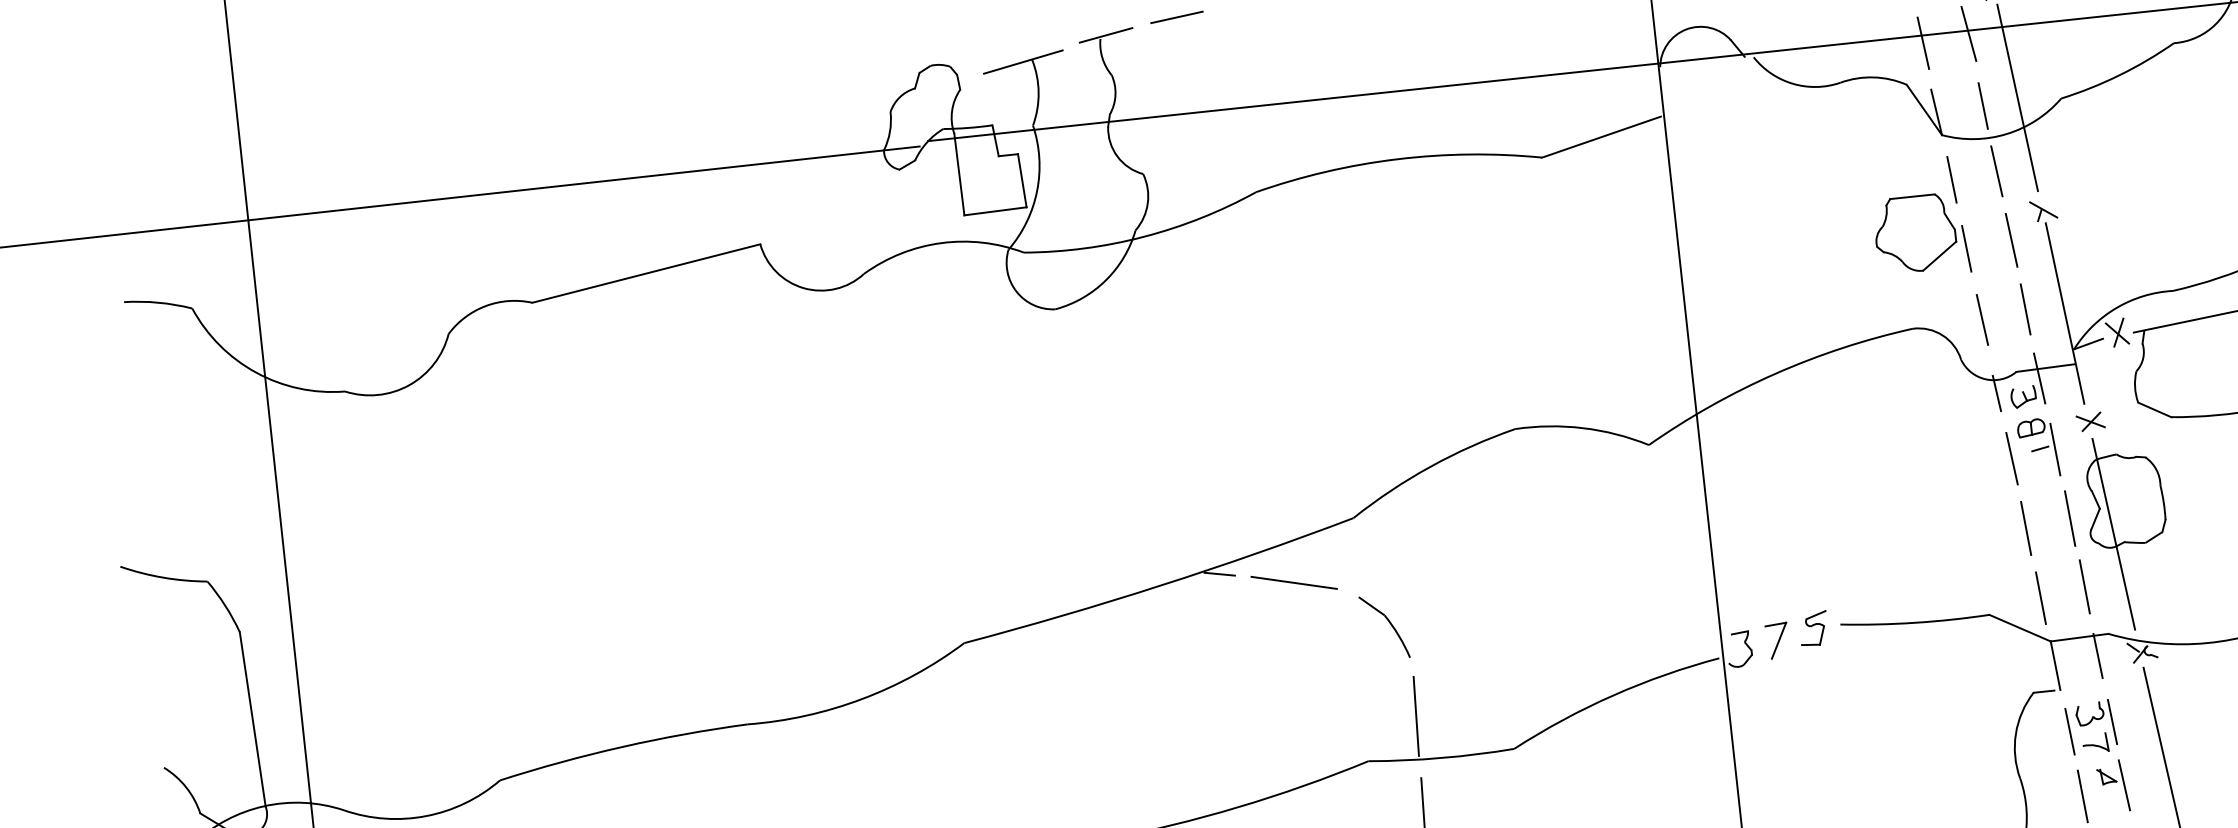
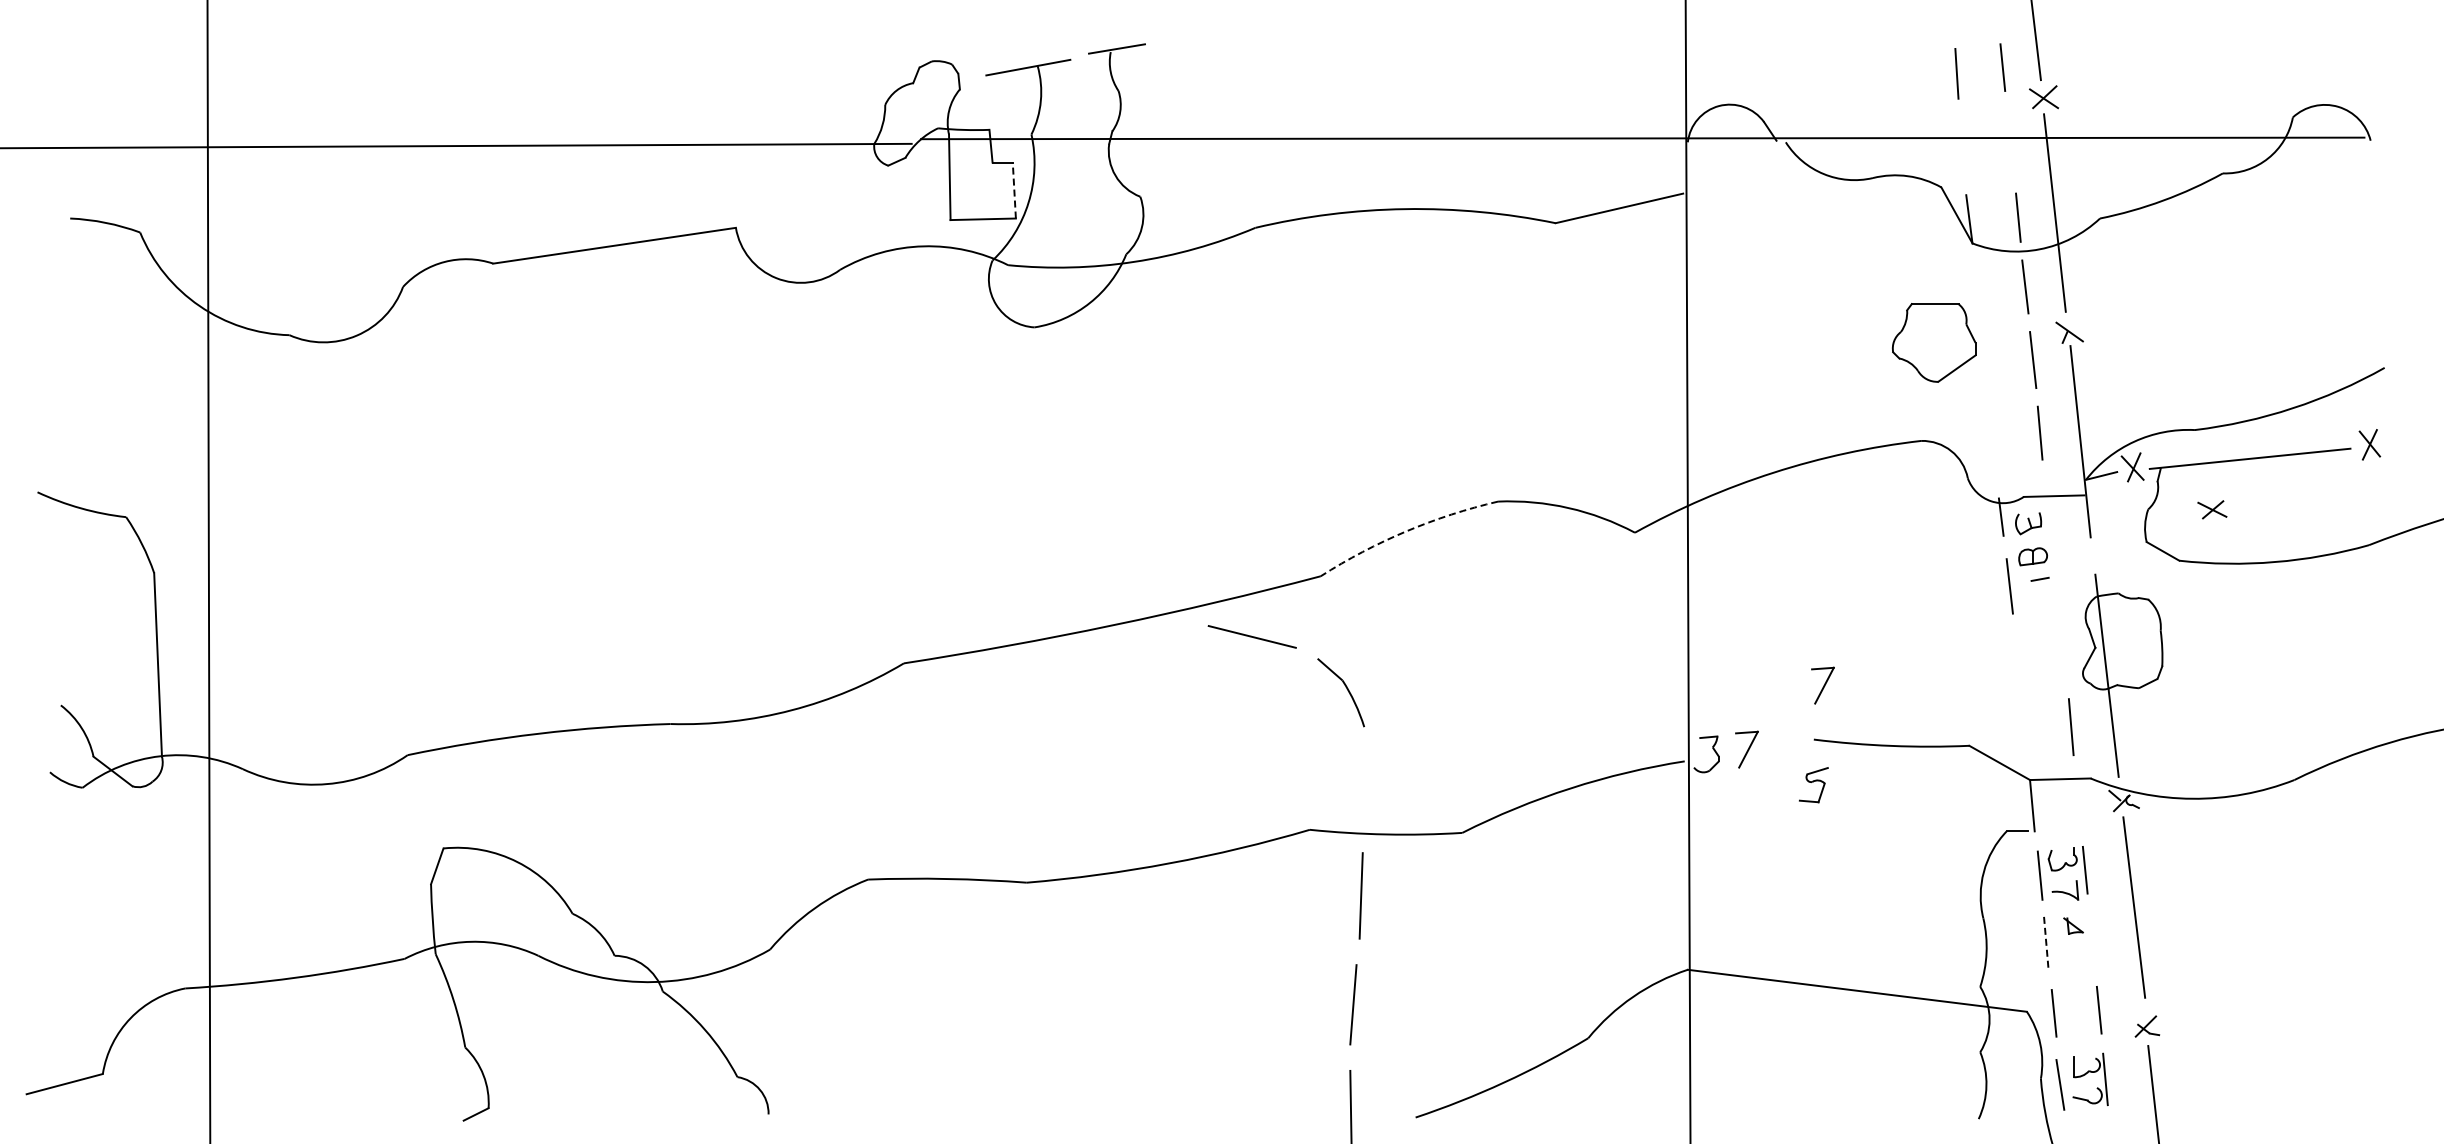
line: (1176, 16) -> (1192, 37), removed
line: (1969, 33) -> (2011, 141), removed
line: (1923, 42) -> (1963, 145), removed
line: (1951, 179) -> (1977, 290), removed
line: (1022, 180) -> (1014, 190), solid -> dashed
line: (1966, 248) -> (1985, 363), removed
line: (1982, 319) -> (1994, 438), removed
line: (2039, 377) -> (2047, 505), removed
part: (2090, 421) -> (2212, 509), moved
line: (2055, 449) -> (2055, 581), removed
arc: (1430, 466) -> (1406, 531), solid -> dashed
line: (2070, 518) -> (2063, 654), removed
line: (2025, 528) -> (2016, 660), removed
part: (1843, 572) -> (1822, 685), added
line: (1219, 573) -> (1175, 619), removed
line: (2040, 597) -> (2024, 733), removed
part: (1813, 629) -> (1813, 785), moved
line: (2098, 655) -> (2077, 799), removed
line: (1415, 716) -> (1363, 788), removed
line: (2124, 784) -> (2090, 936), removed
line: (2082, 796) -> (2046, 944), solid -> dashed

